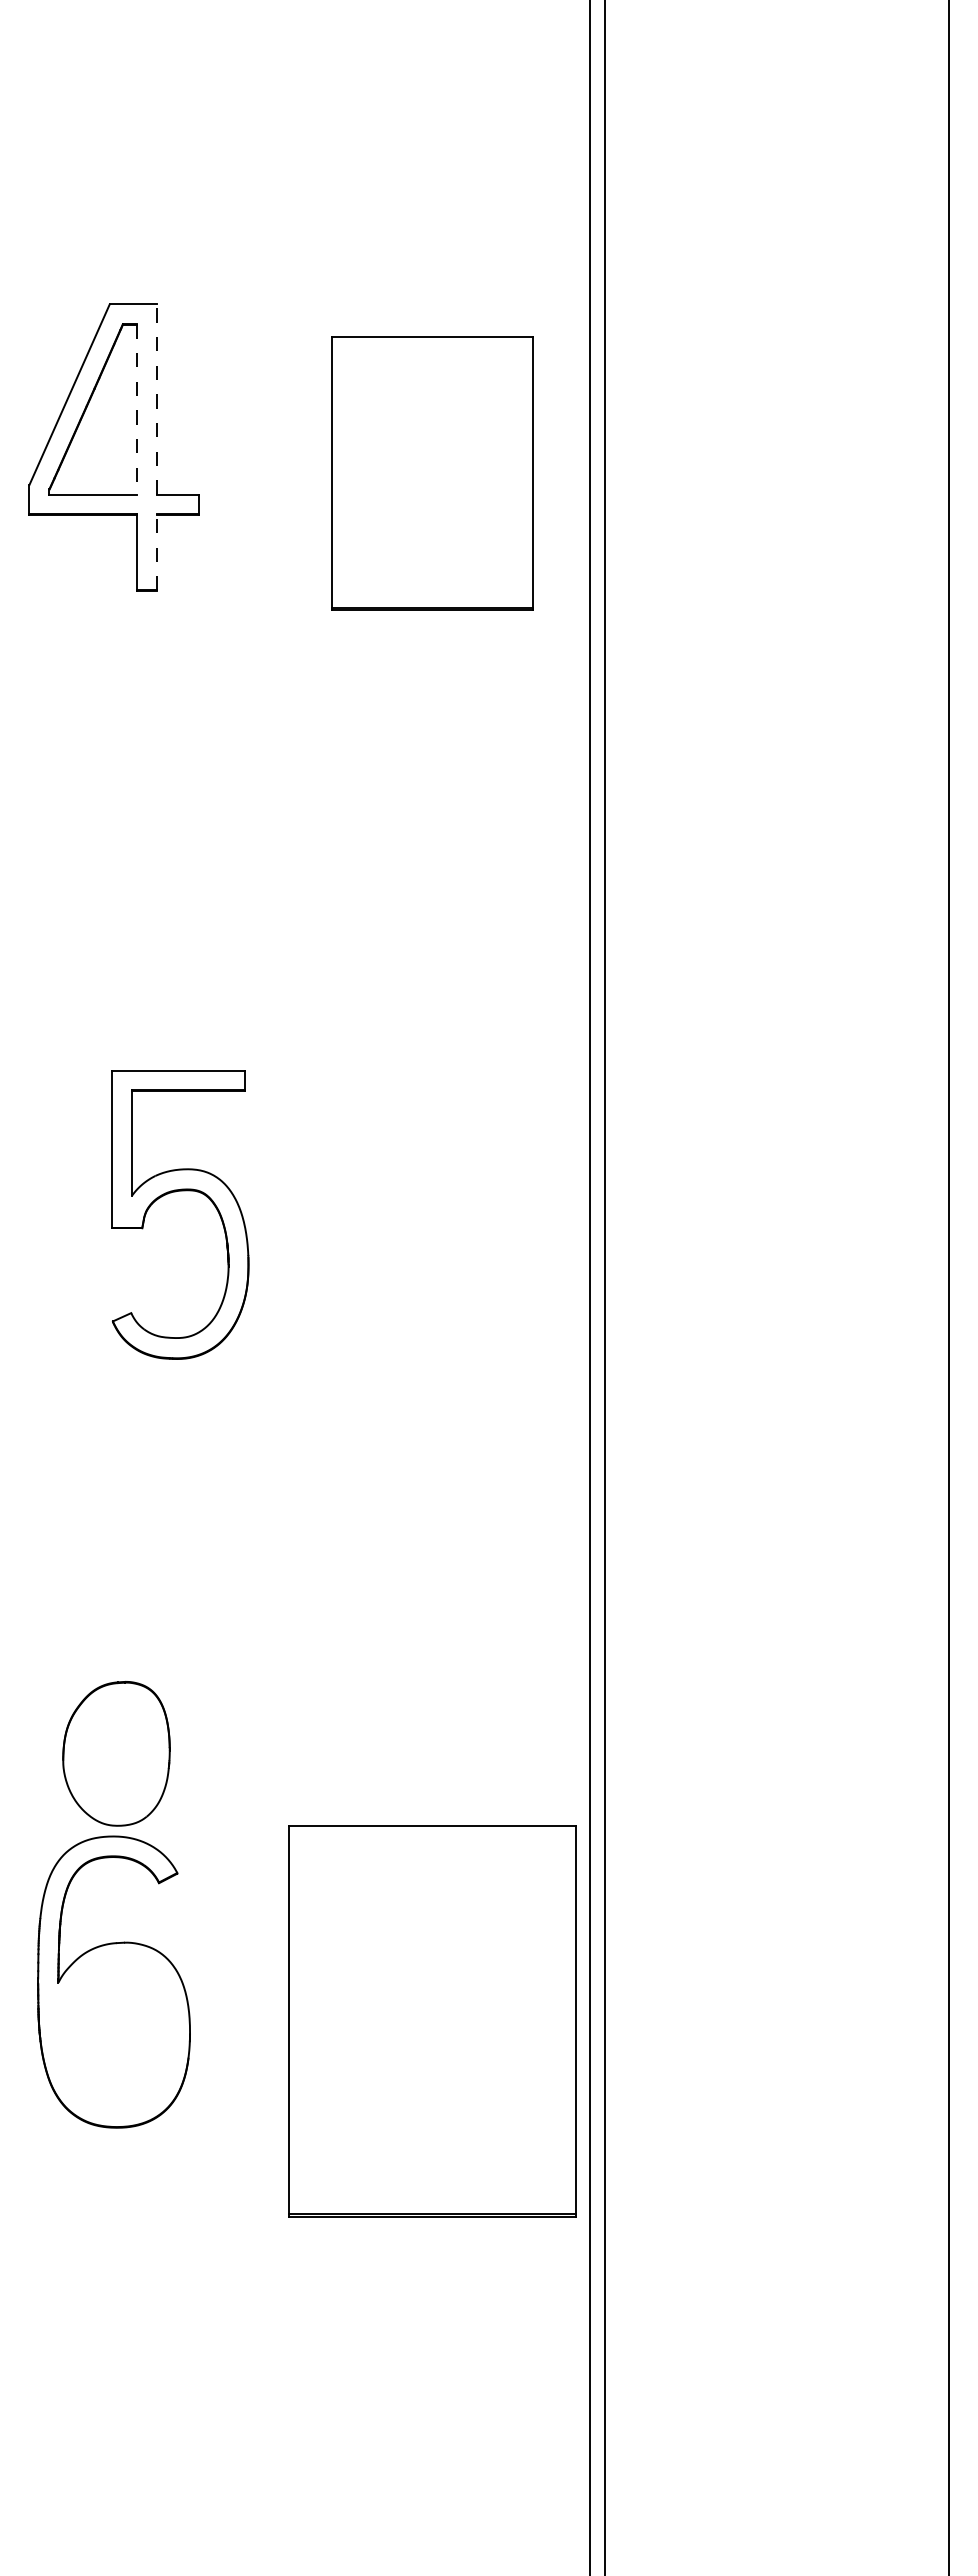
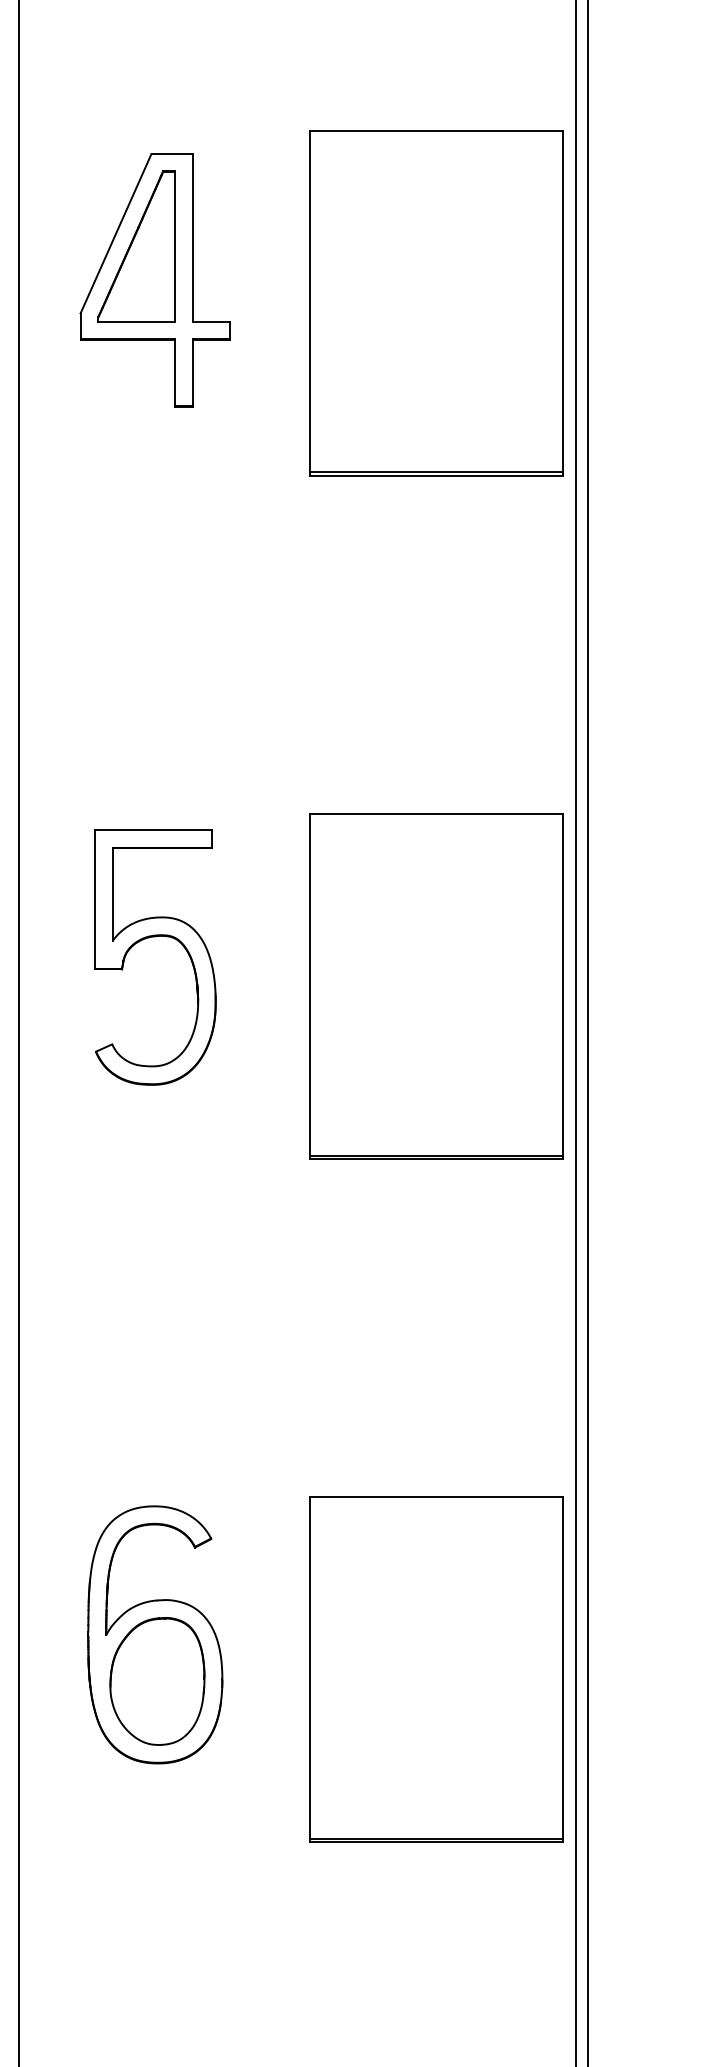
line: (157, 399) -> (193, 237), dashed -> solid
line: (136, 409) -> (175, 246), dashed -> solid
part: (432, 473) -> (436, 303), size x1.43
line: (157, 552) -> (193, 372), dashed -> solid
part: (175, 1192) -> (151, 937), moved
part: (432, 1247) -> (436, 986), added
part: (116, 1753) -> (157, 1681), moved

